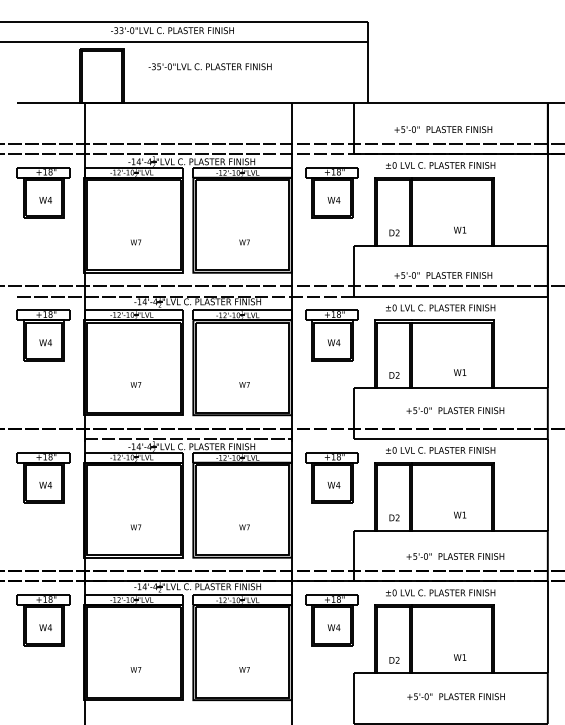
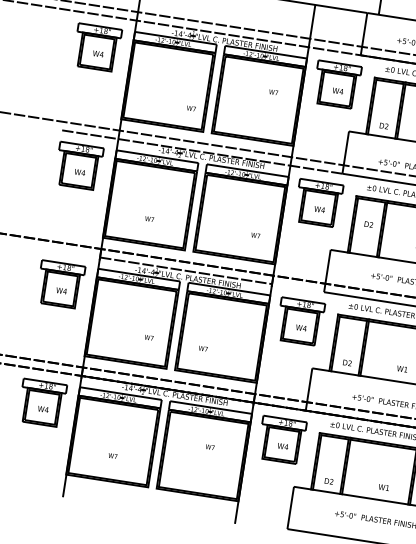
text: (135, 242) -> (190, 108), moved
text: (244, 242) -> (273, 92), moved
text: (394, 375) -> (368, 224), moved
text: (244, 384) -> (255, 235), moved
text: (135, 527) -> (148, 337), moved
text: (244, 527) -> (203, 348), moved
text: (244, 669) -> (210, 446), moved

